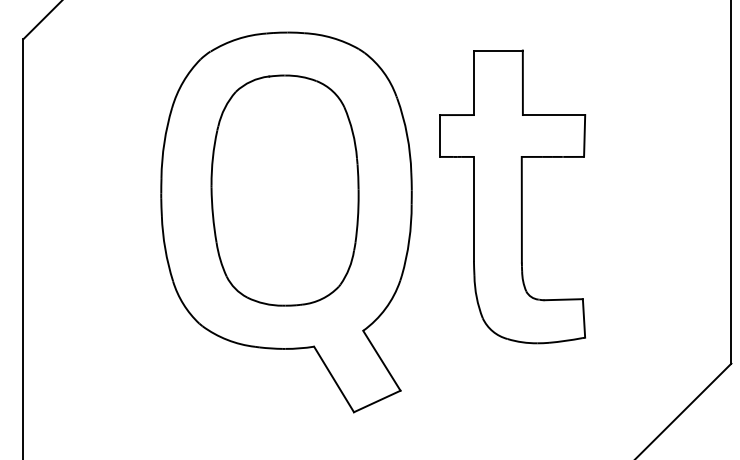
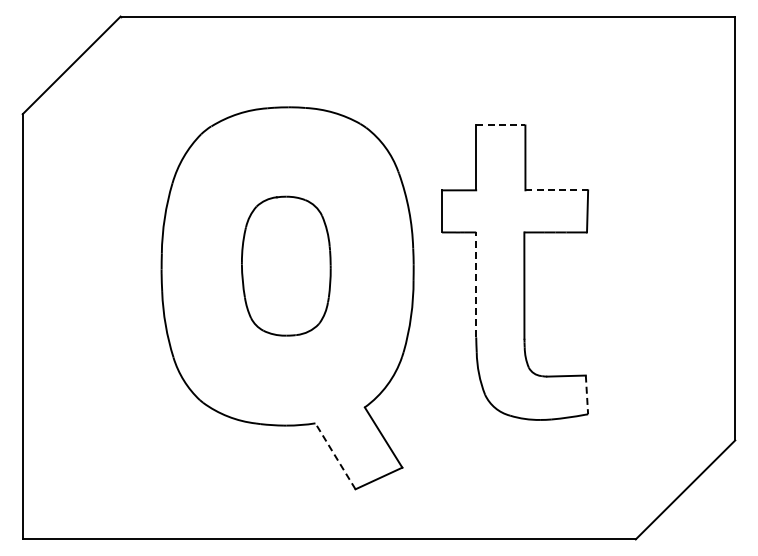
line: (498, 50) -> (500, 125), solid -> dashed
line: (554, 115) -> (557, 190), solid -> dashed
part: (285, 189) -> (286, 265), size x0.6
line: (474, 208) -> (476, 284), solid -> dashed
line: (584, 318) -> (587, 395), solid -> dashed
line: (334, 379) -> (335, 456), solid -> dashed

